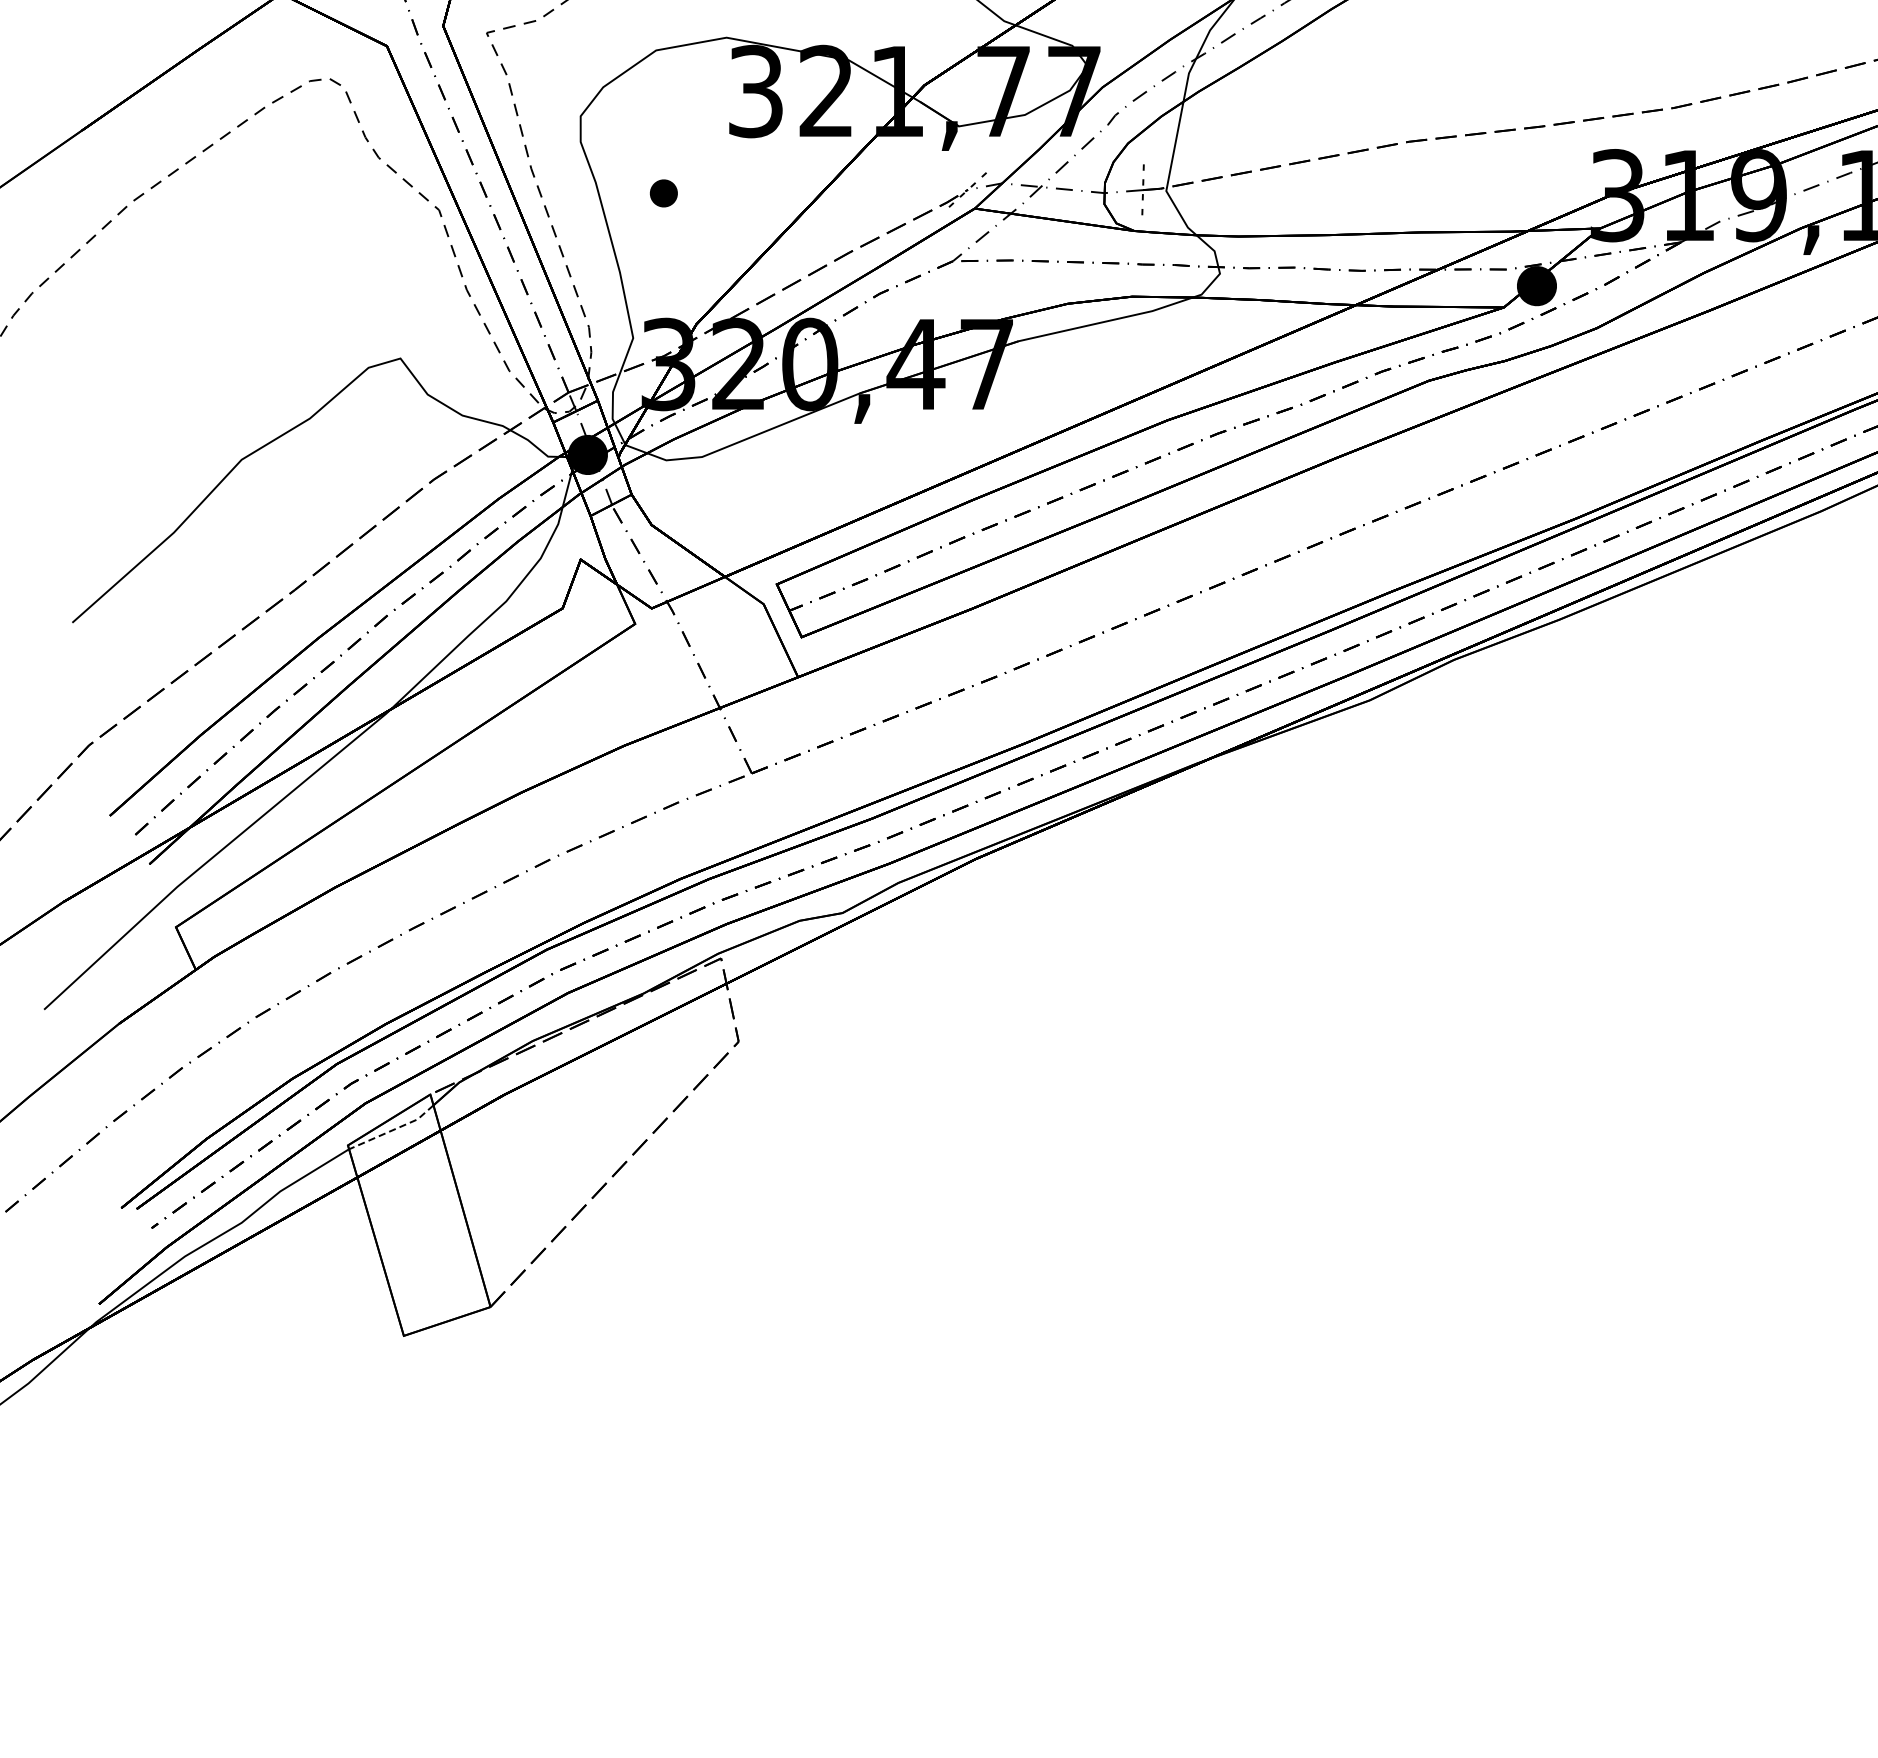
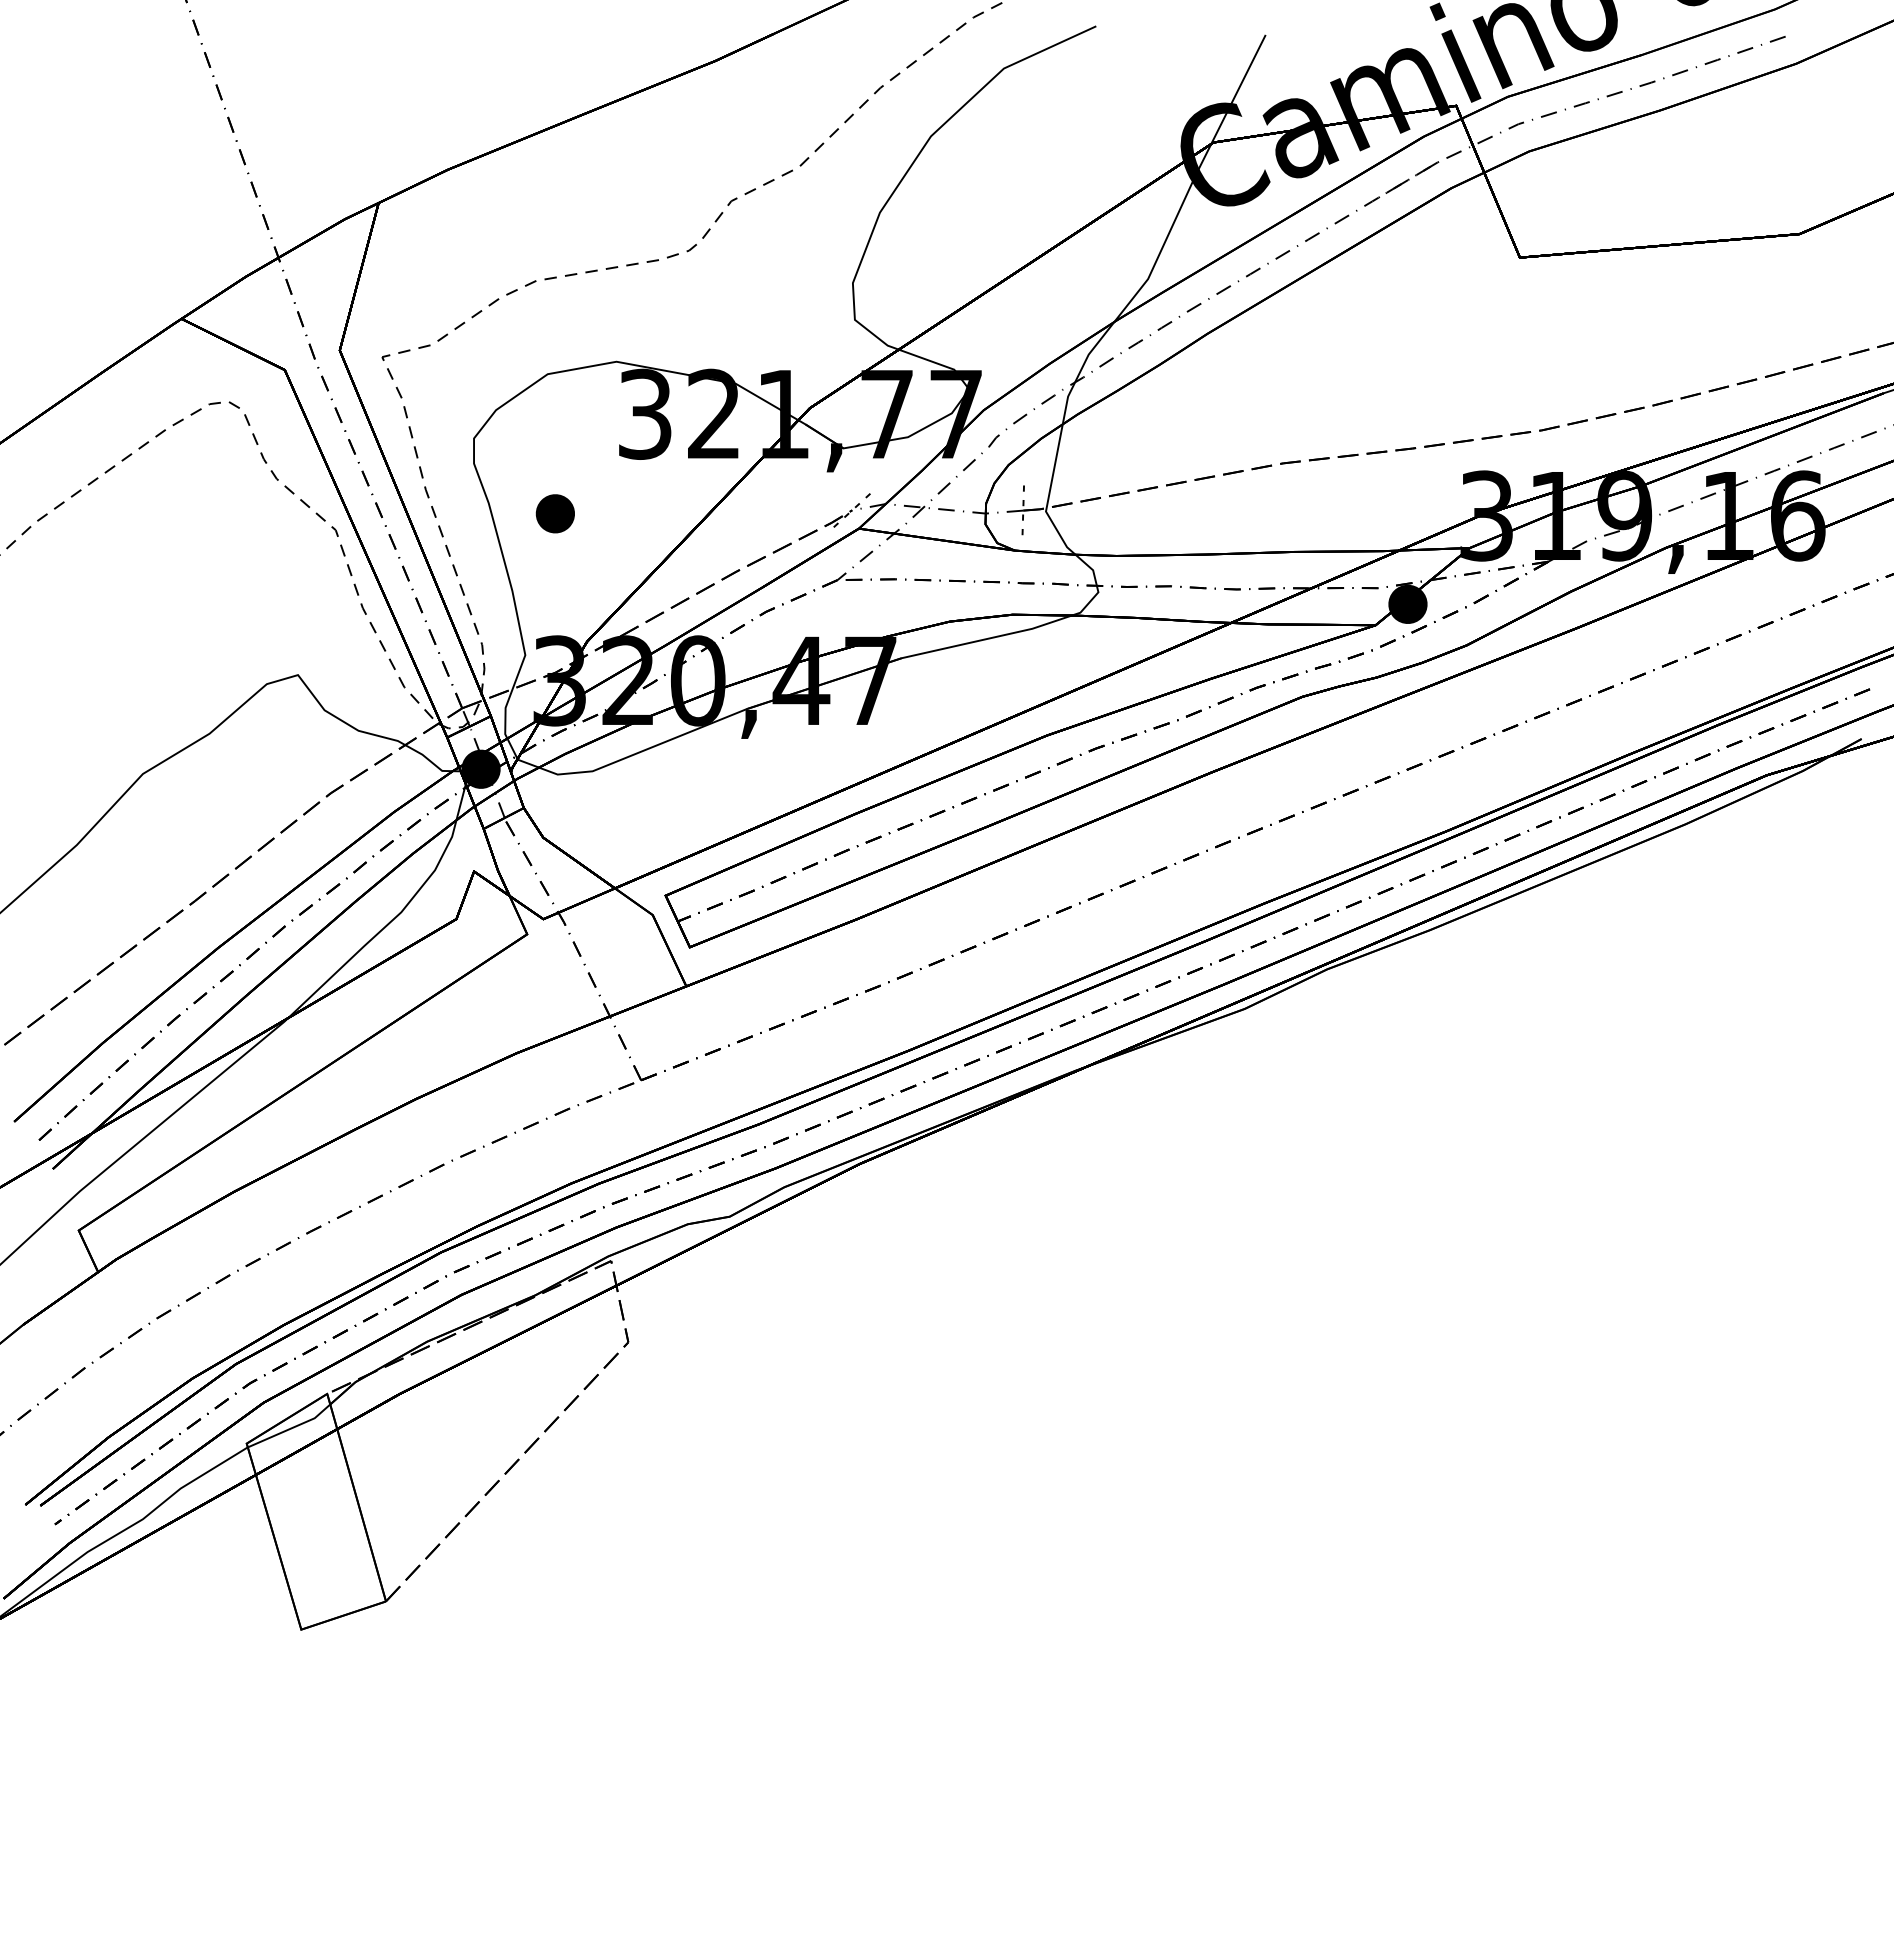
part: (663, 193) -> (554, 513), size x1.43
line: (393, 1129) -> (291, 1428), dashed -> solid

